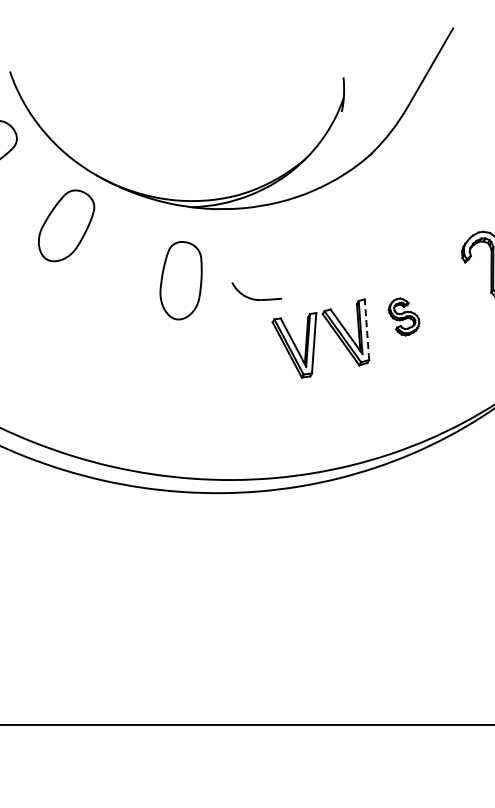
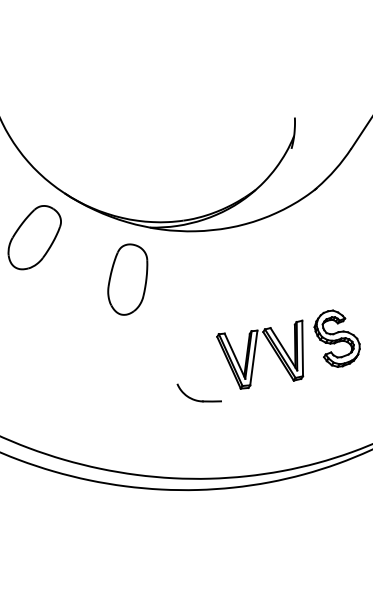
part: (180, 280) -> (127, 279), moved
part: (255, 298) -> (197, 399), moved
part: (403, 316) -> (336, 338), size x1.67
line: (366, 329) -> (302, 348), dashed -> solid

